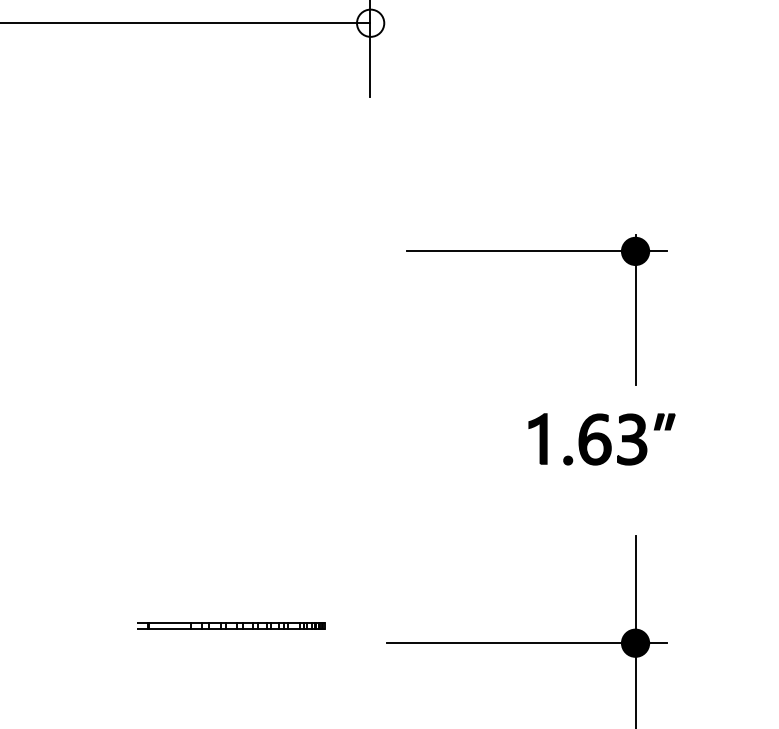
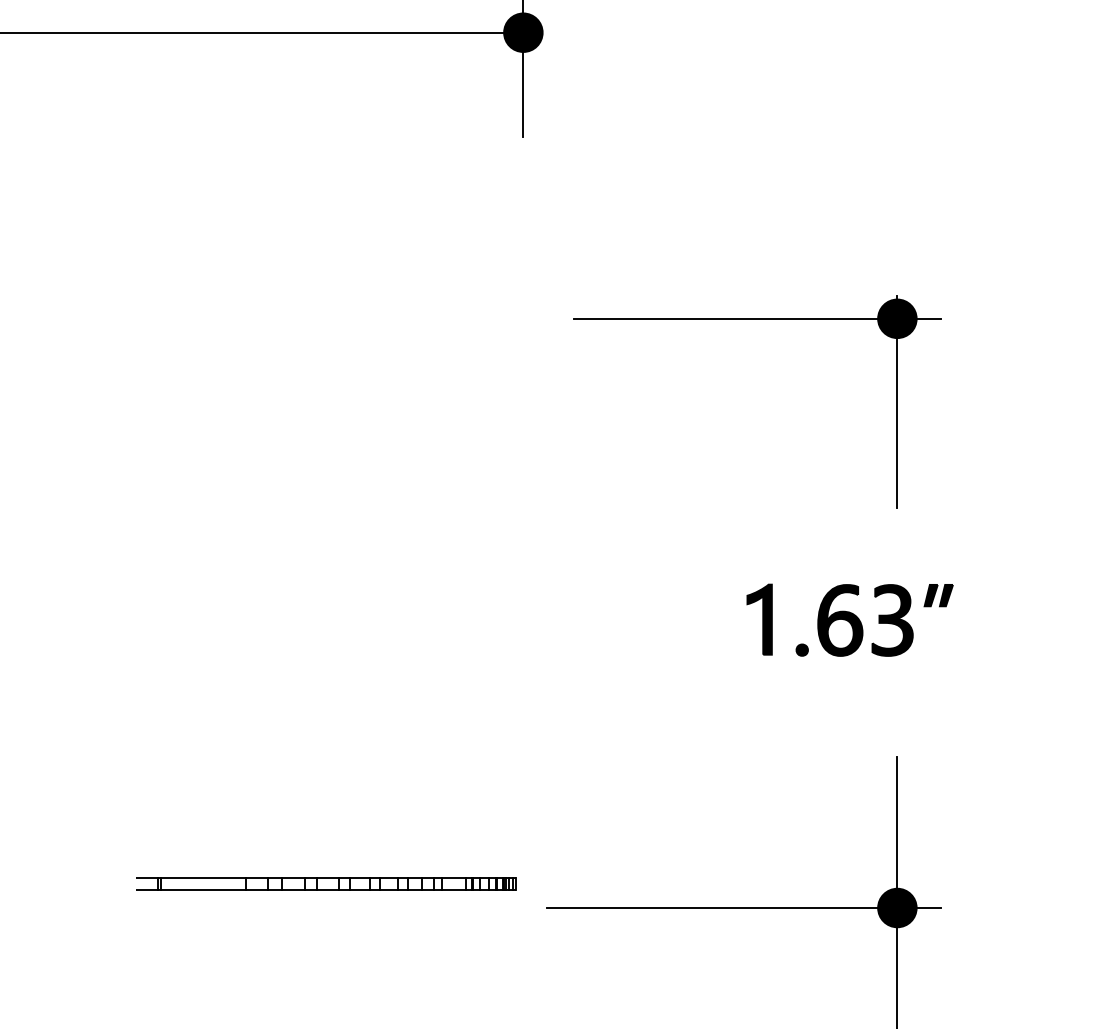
fill: (370, 23) -> (523, 32), added
part: (536, 251) -> (757, 319), moved
part: (231, 625) -> (326, 883), size x1.43

